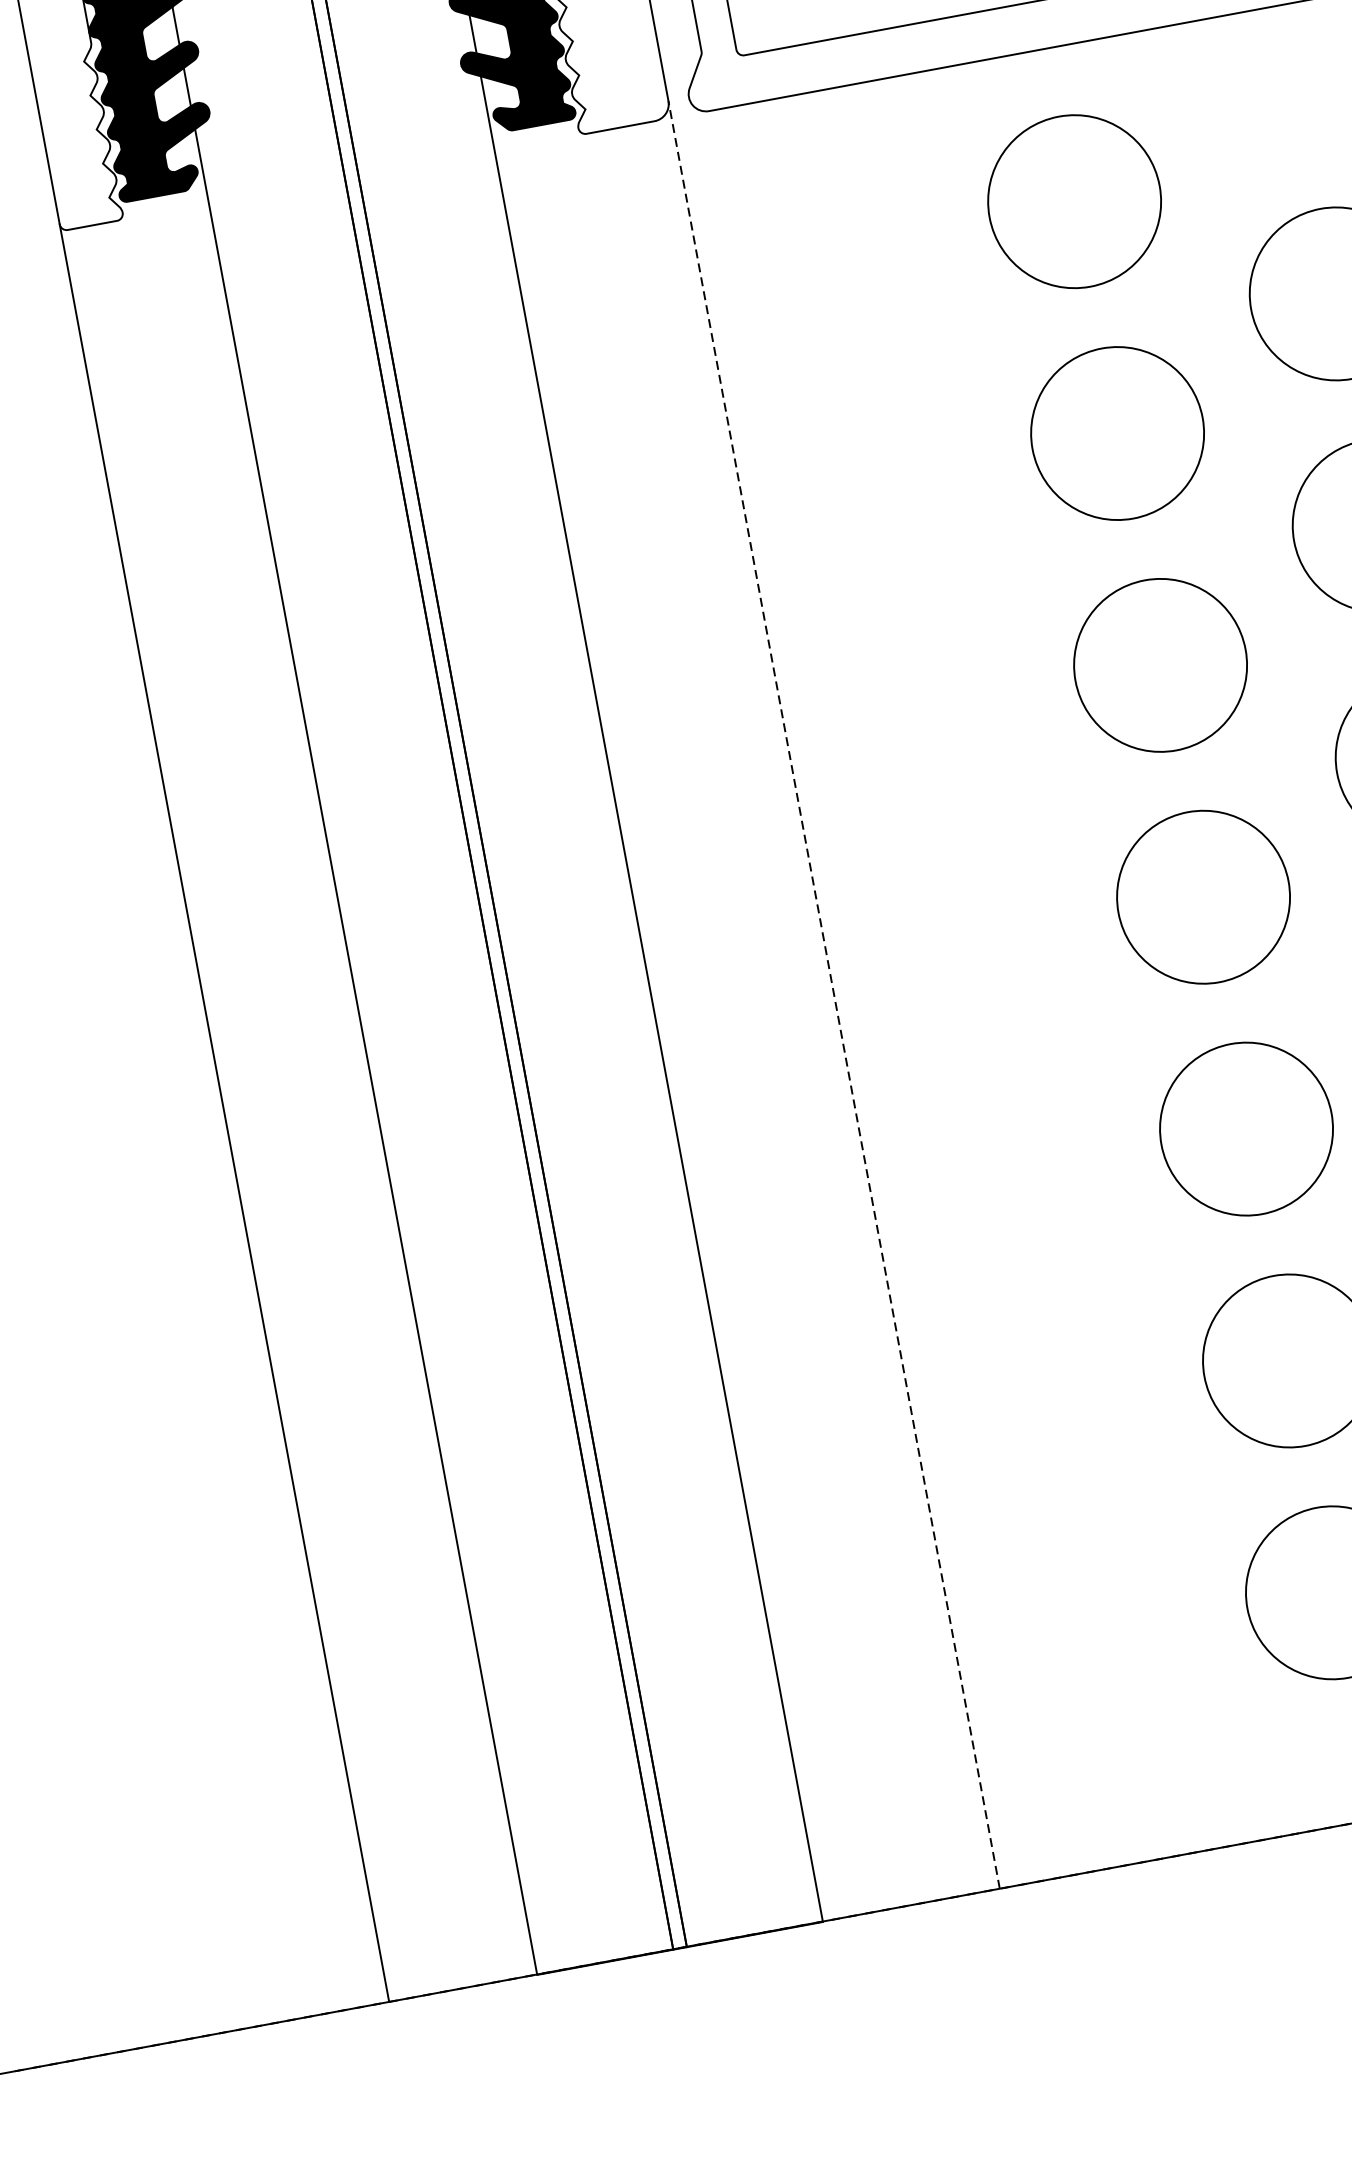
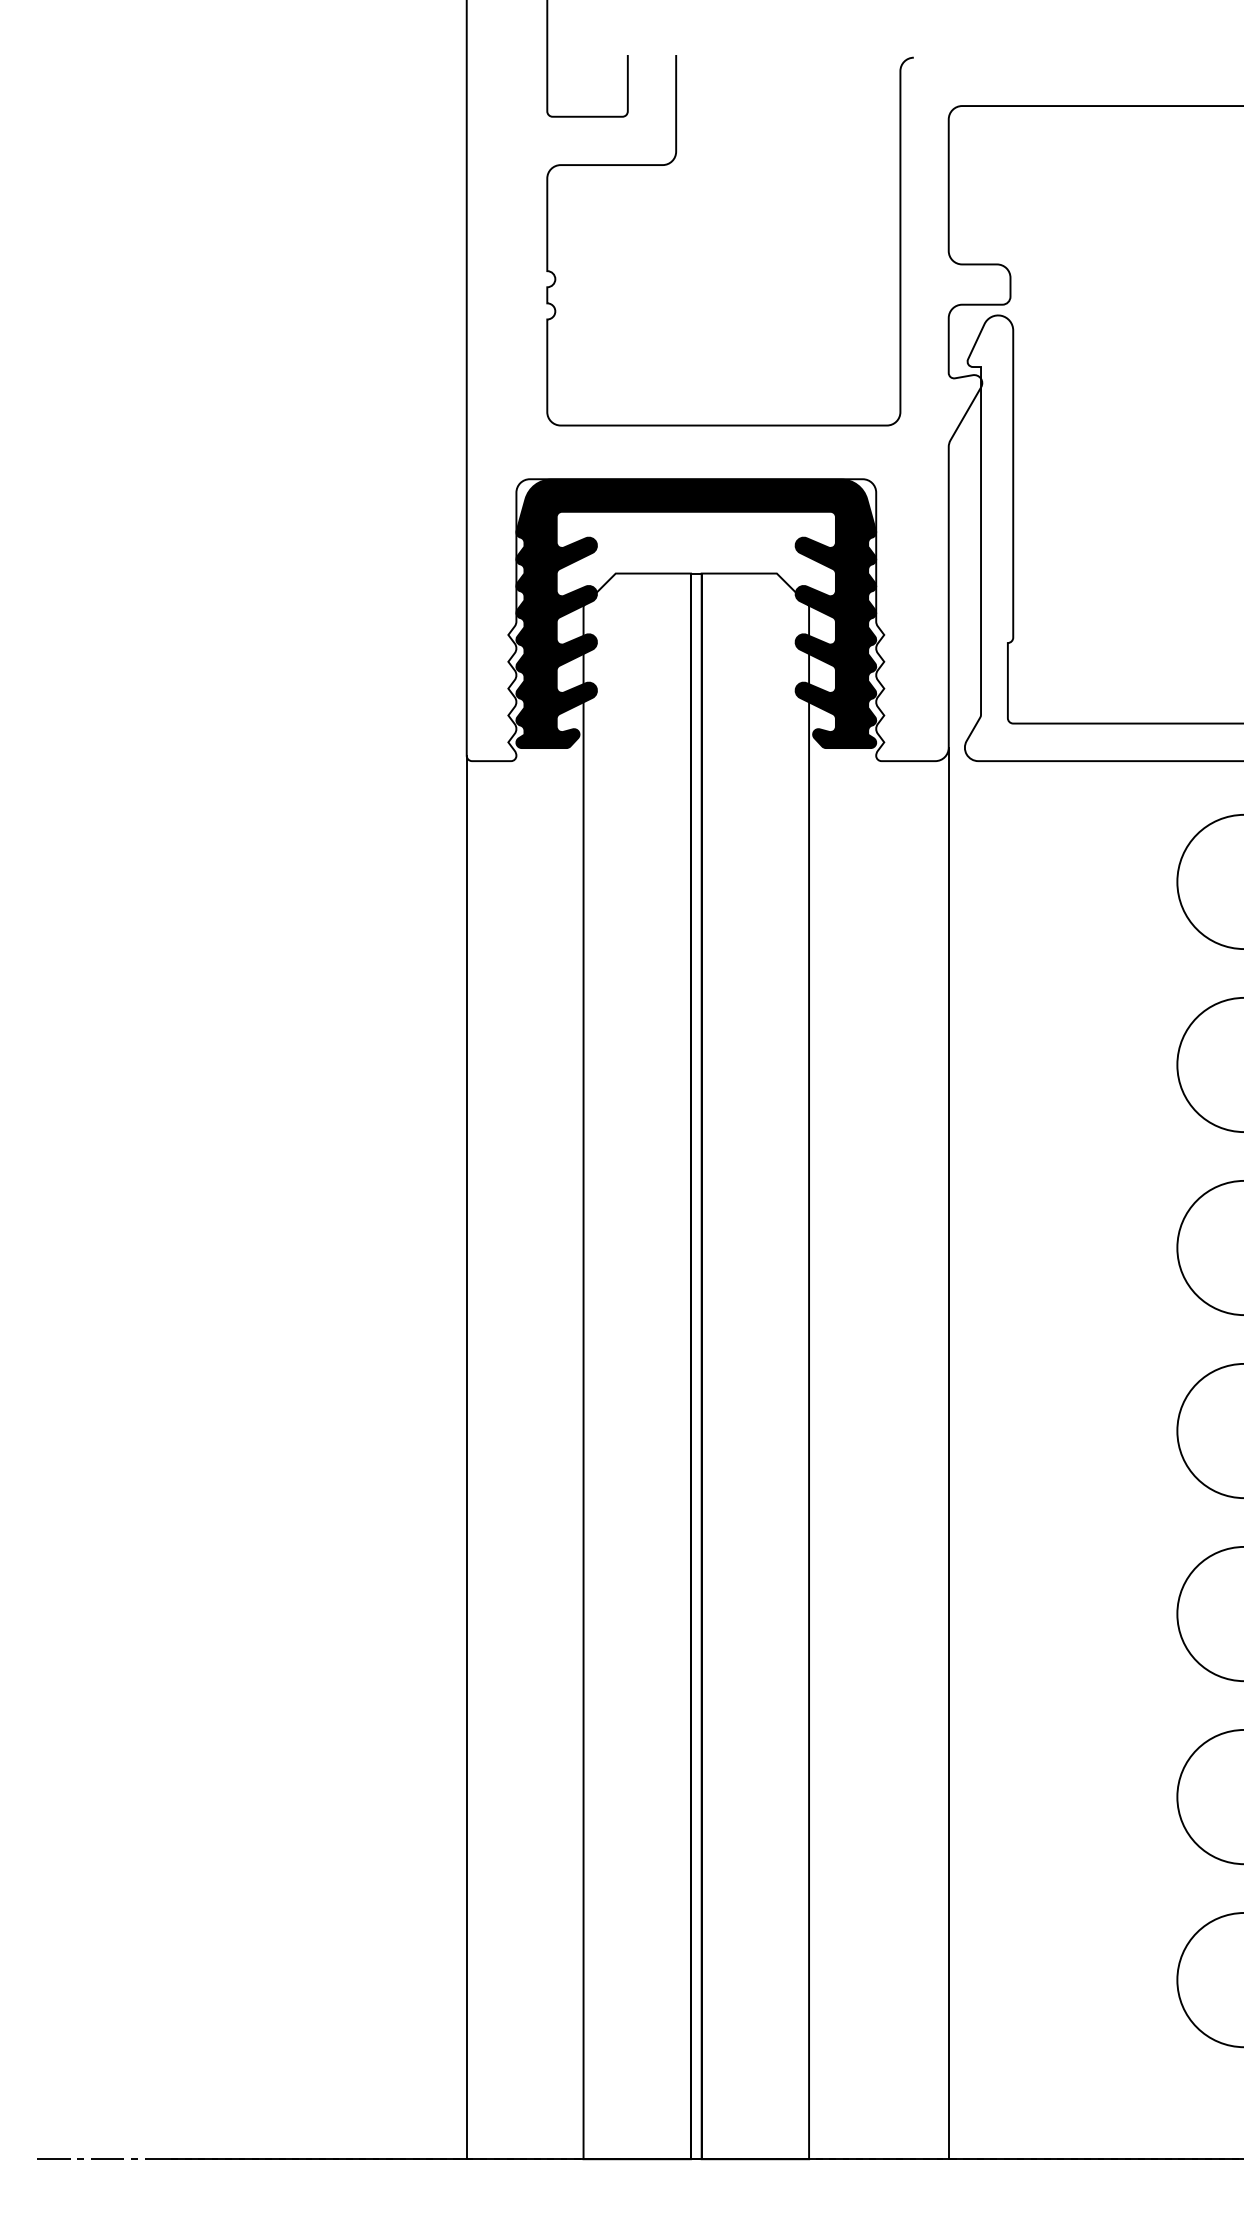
line: (833, 995) -> (948, 1453), dashed -> solid

